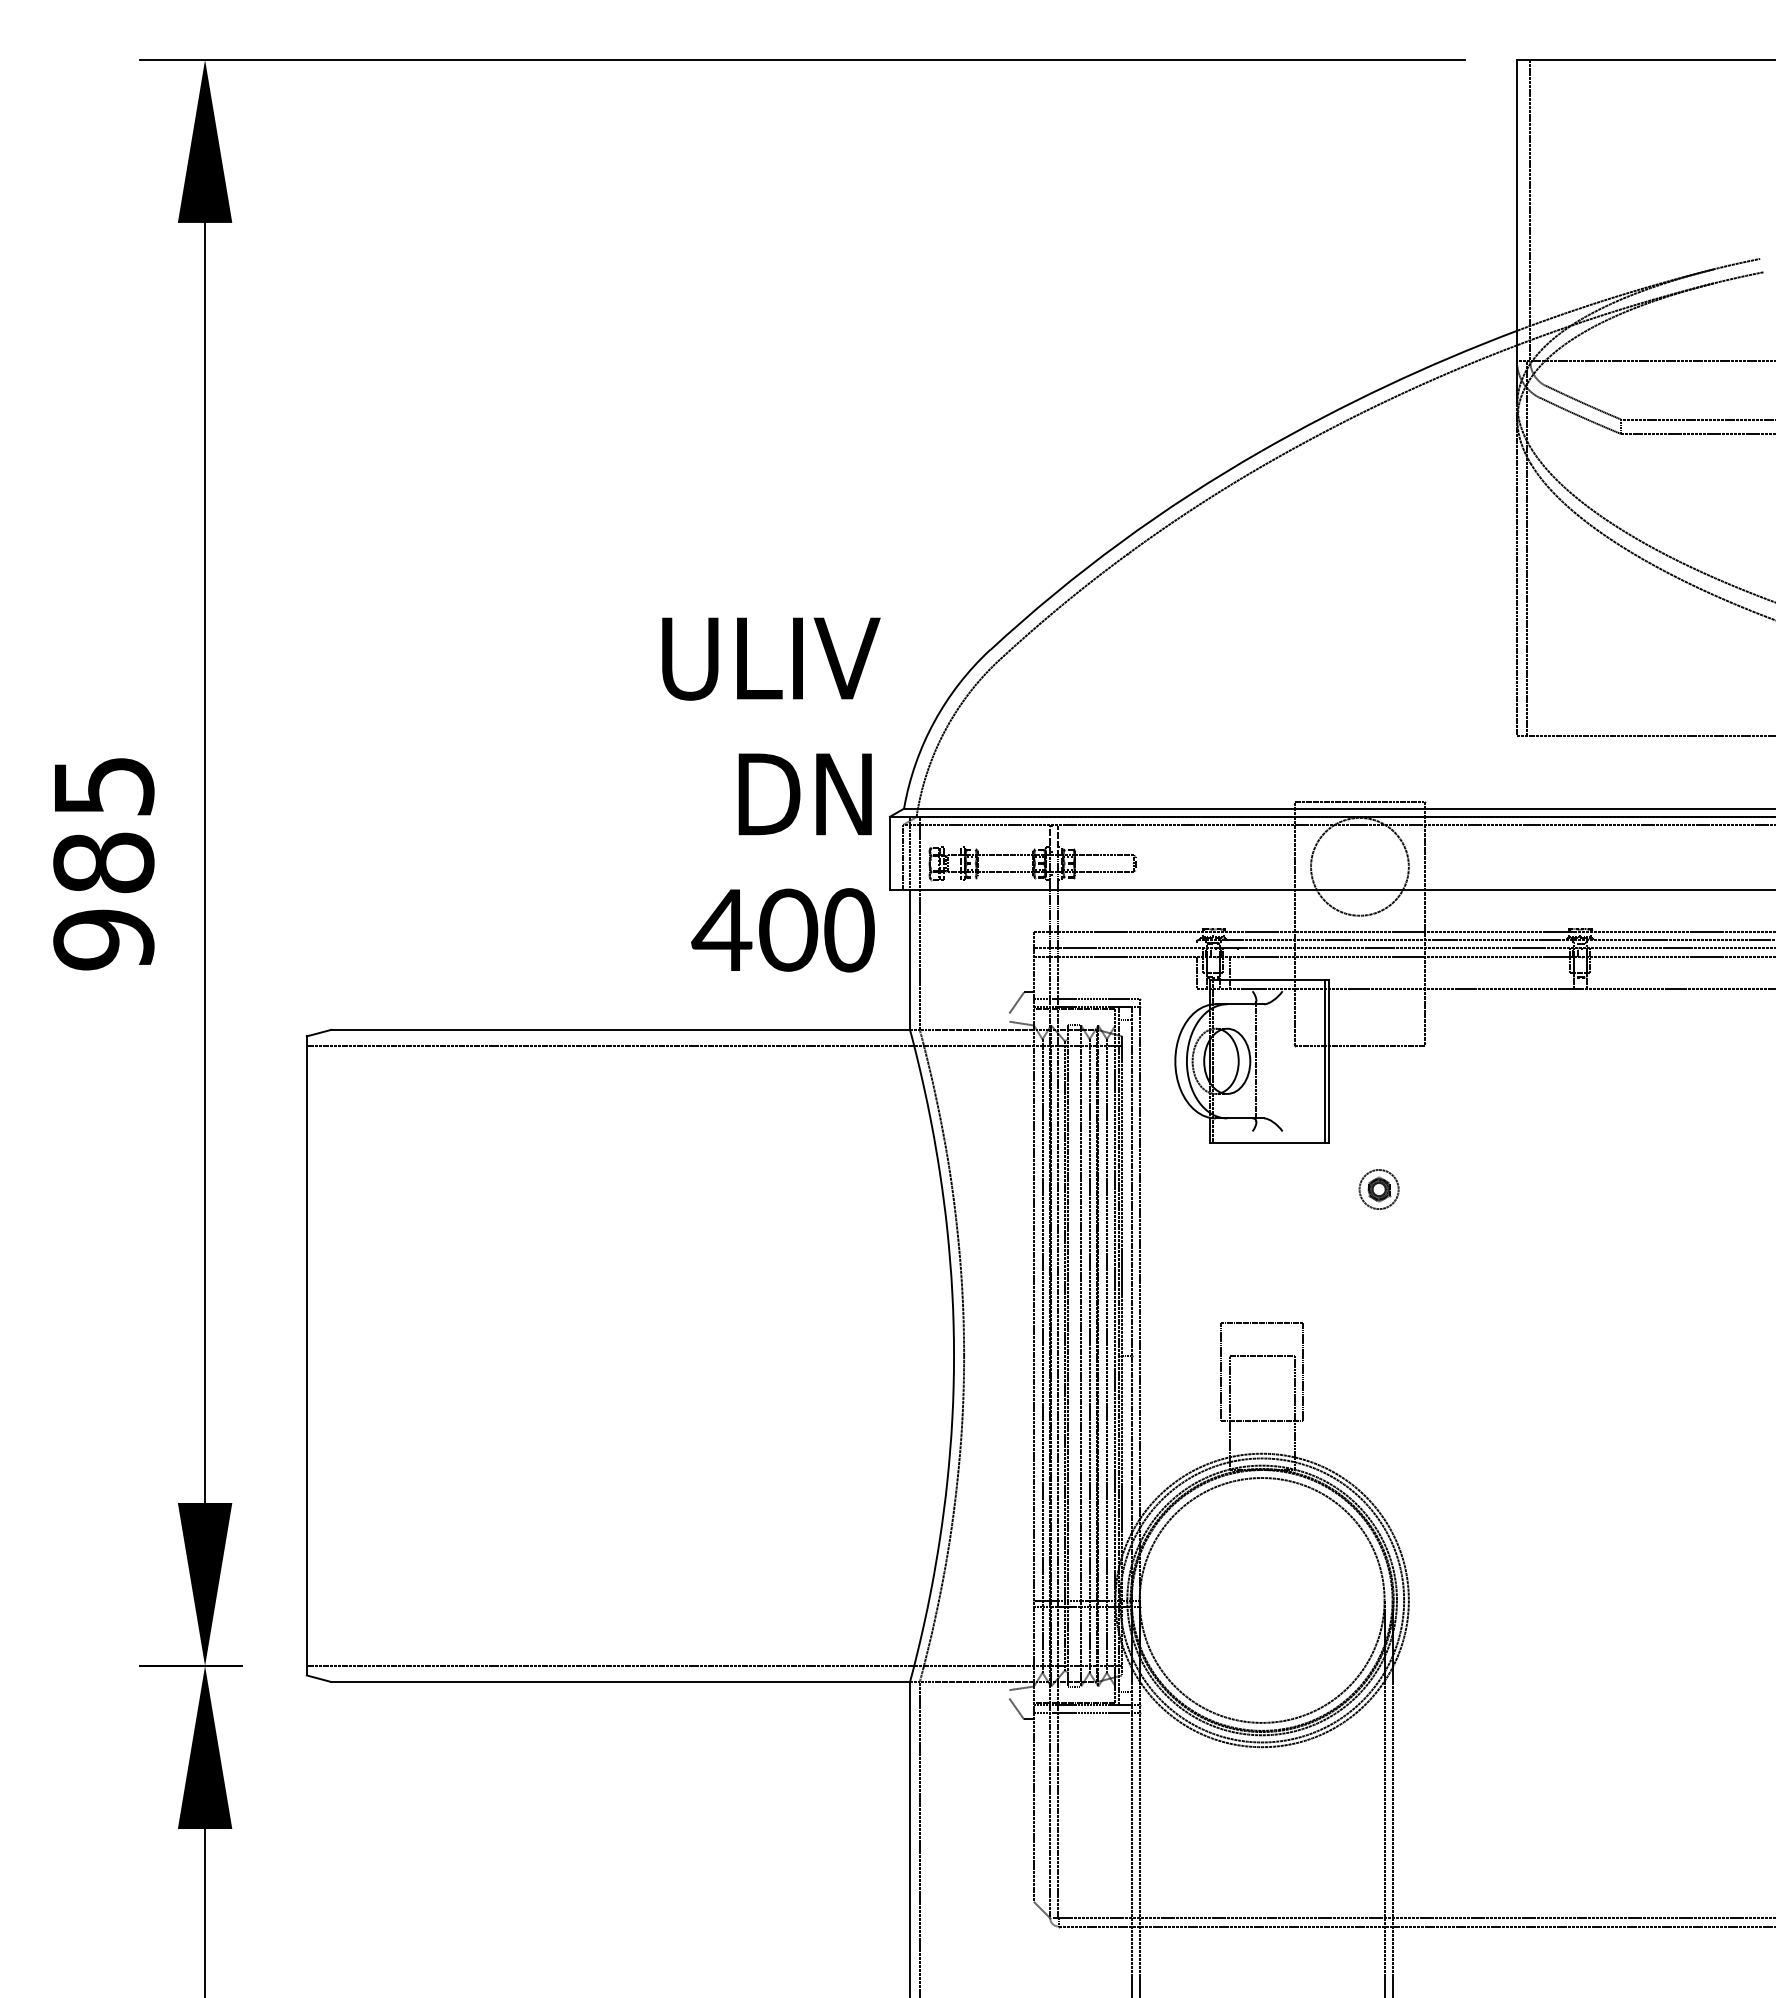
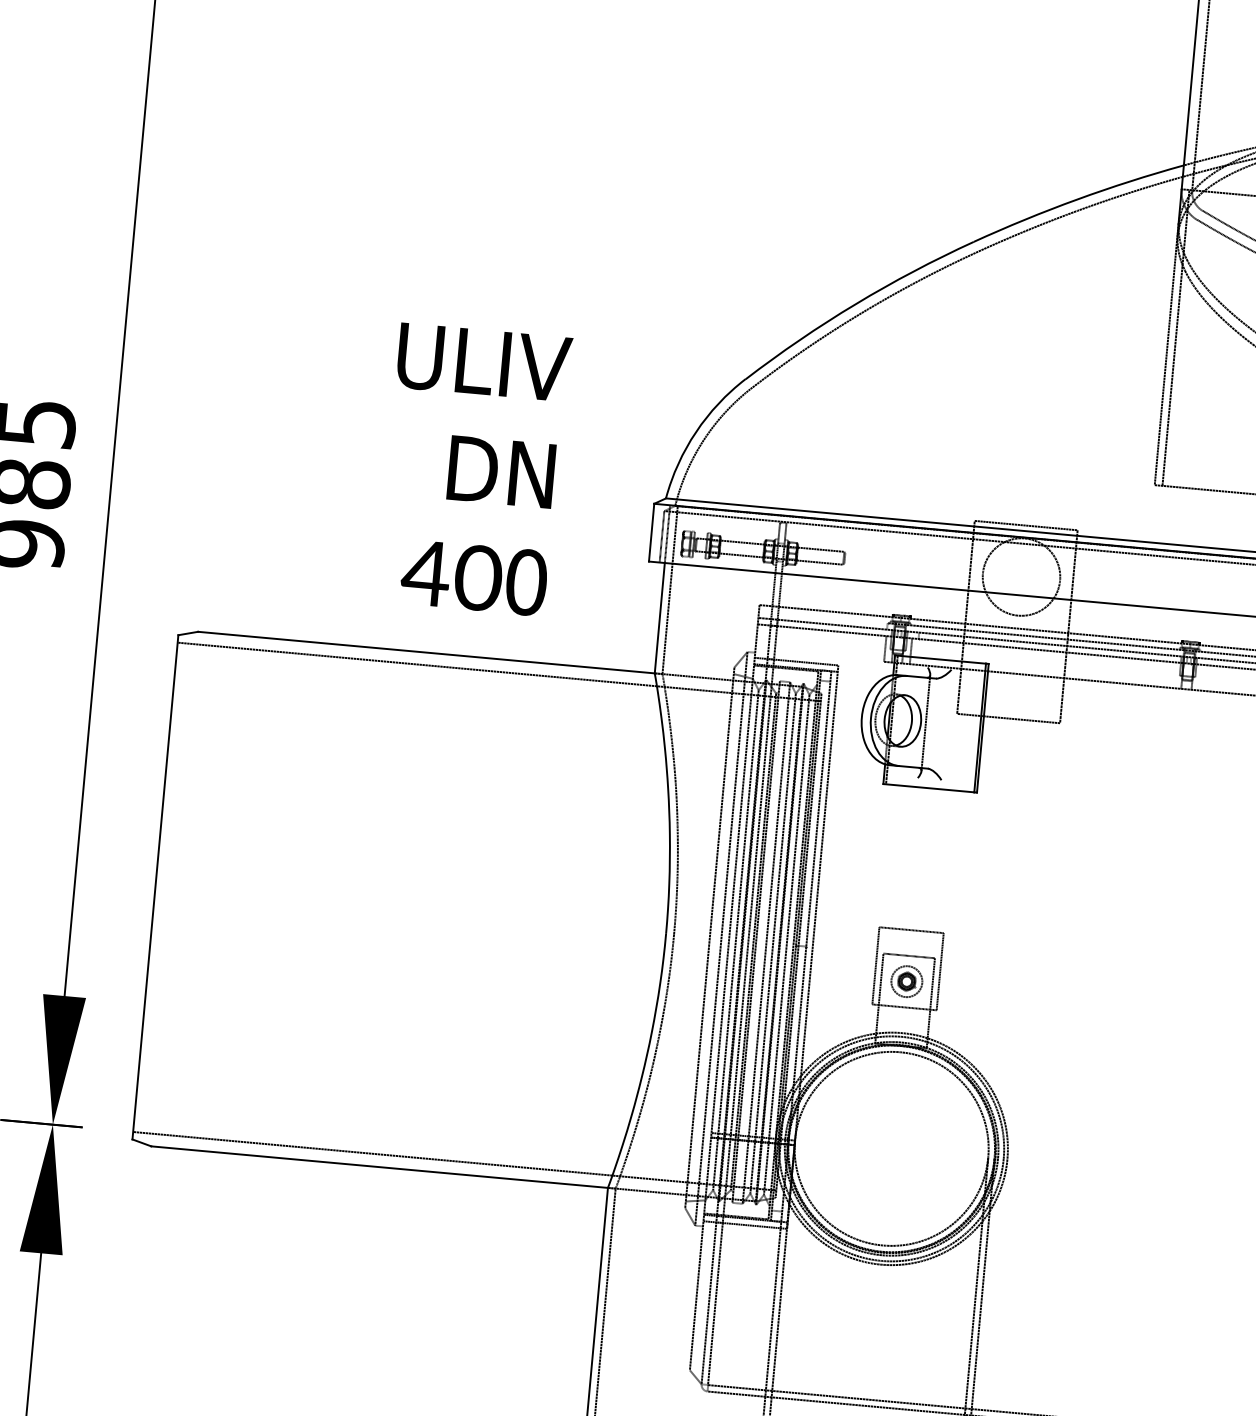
text: (771, 794) -> (474, 469), moved
part: (1378, 1189) -> (906, 981), moved
line: (1009, 1355) -> (709, 937), added
line: (1024, 1355) -> (721, 938), added

